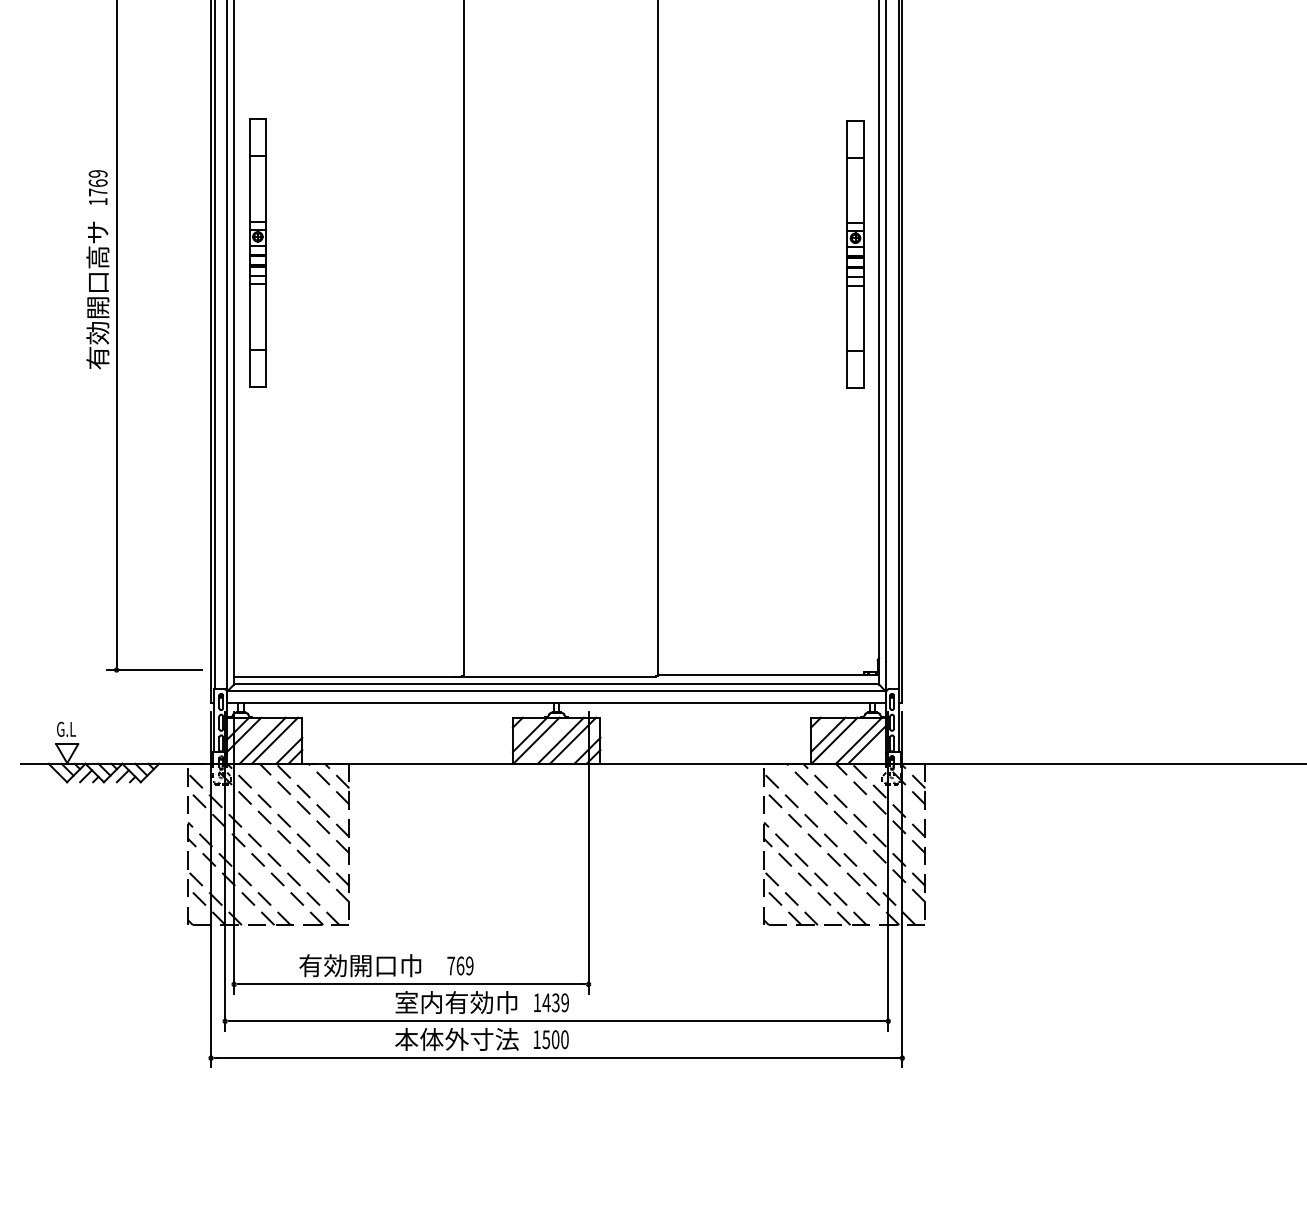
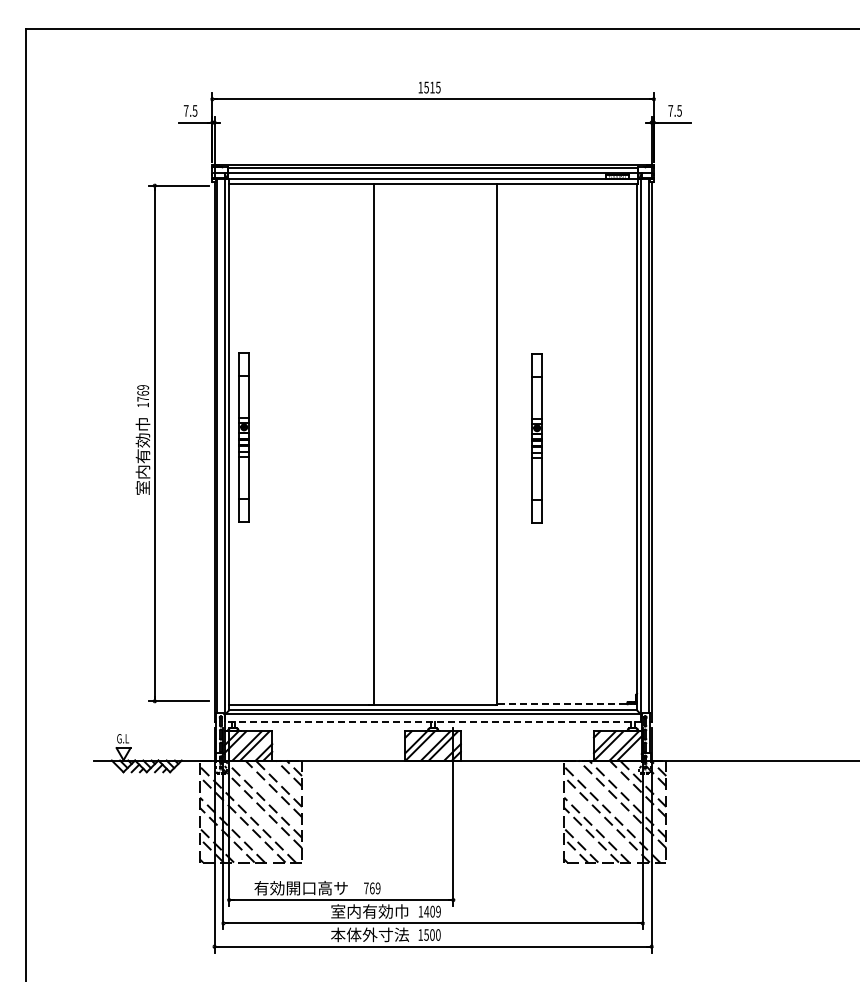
part: (854, 254) -> (536, 438), moved
text: (97, 294) -> (142, 463), 有効開口高サ -> 室内有効巾
line: (769, 675) -> (567, 704), solid -> dashed
line: (557, 703) -> (433, 722), solid -> dashed
text: (346, 966) -> (300, 888), 有効開口巾 -> 有効開口高サ
text: (555, 1002) -> (432, 911), 1439 -> 1409

